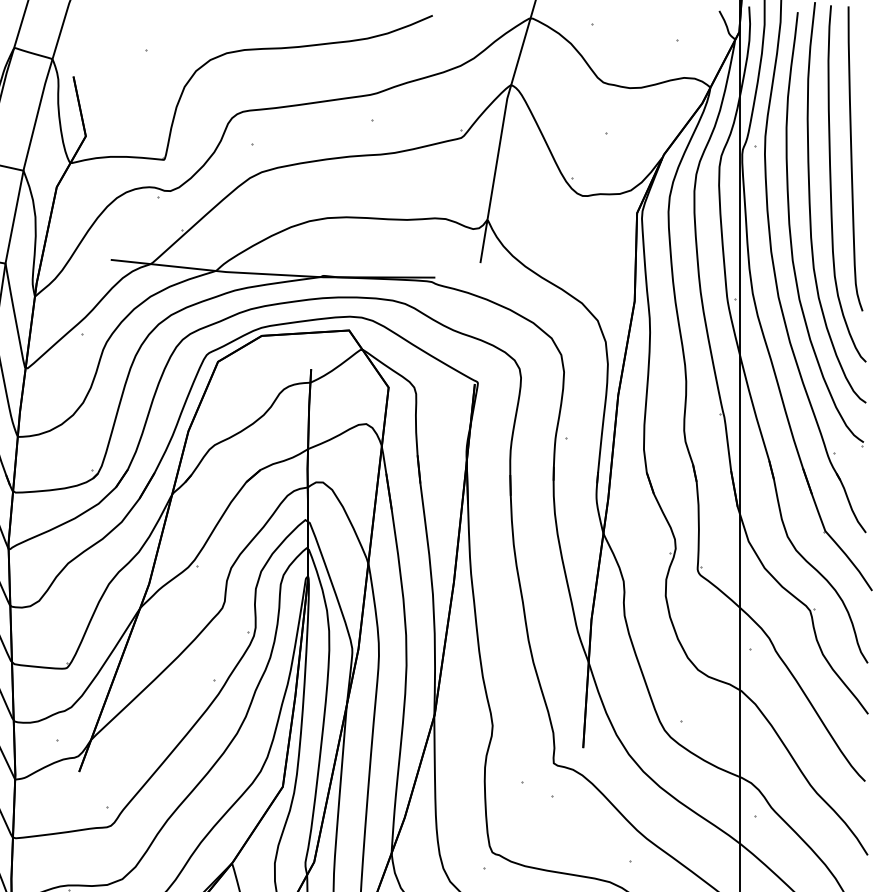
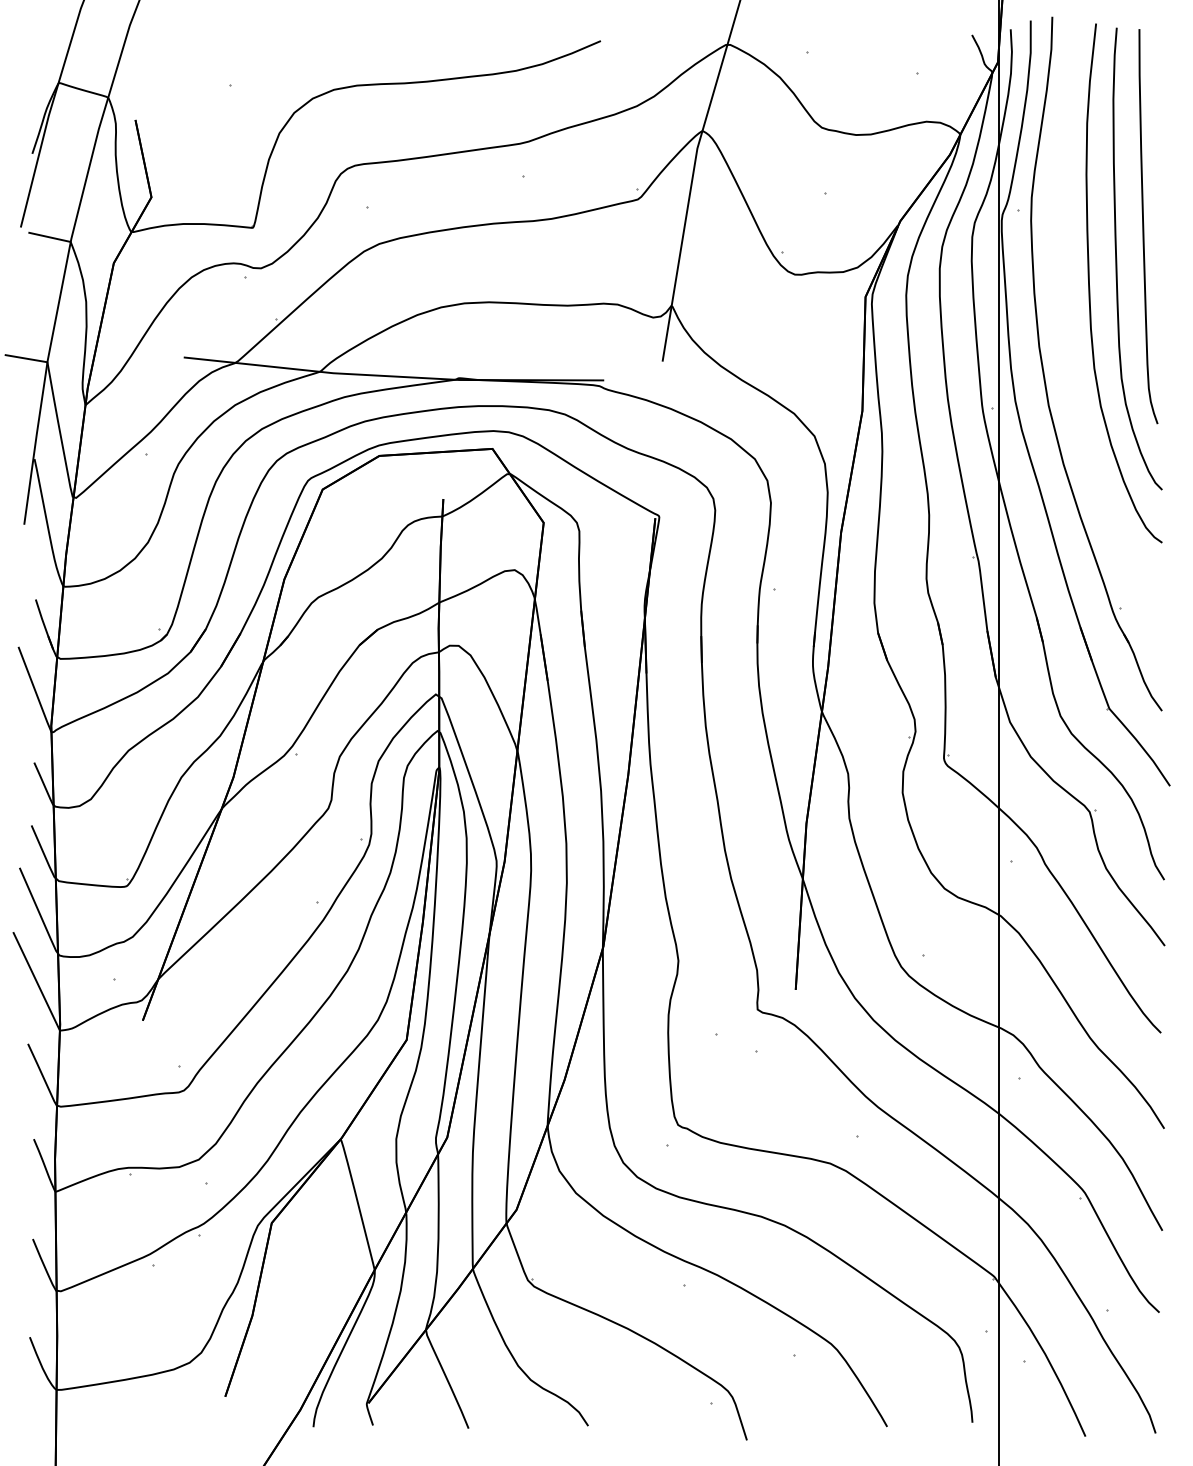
part: (791, 236) -> (1065, 327), removed

